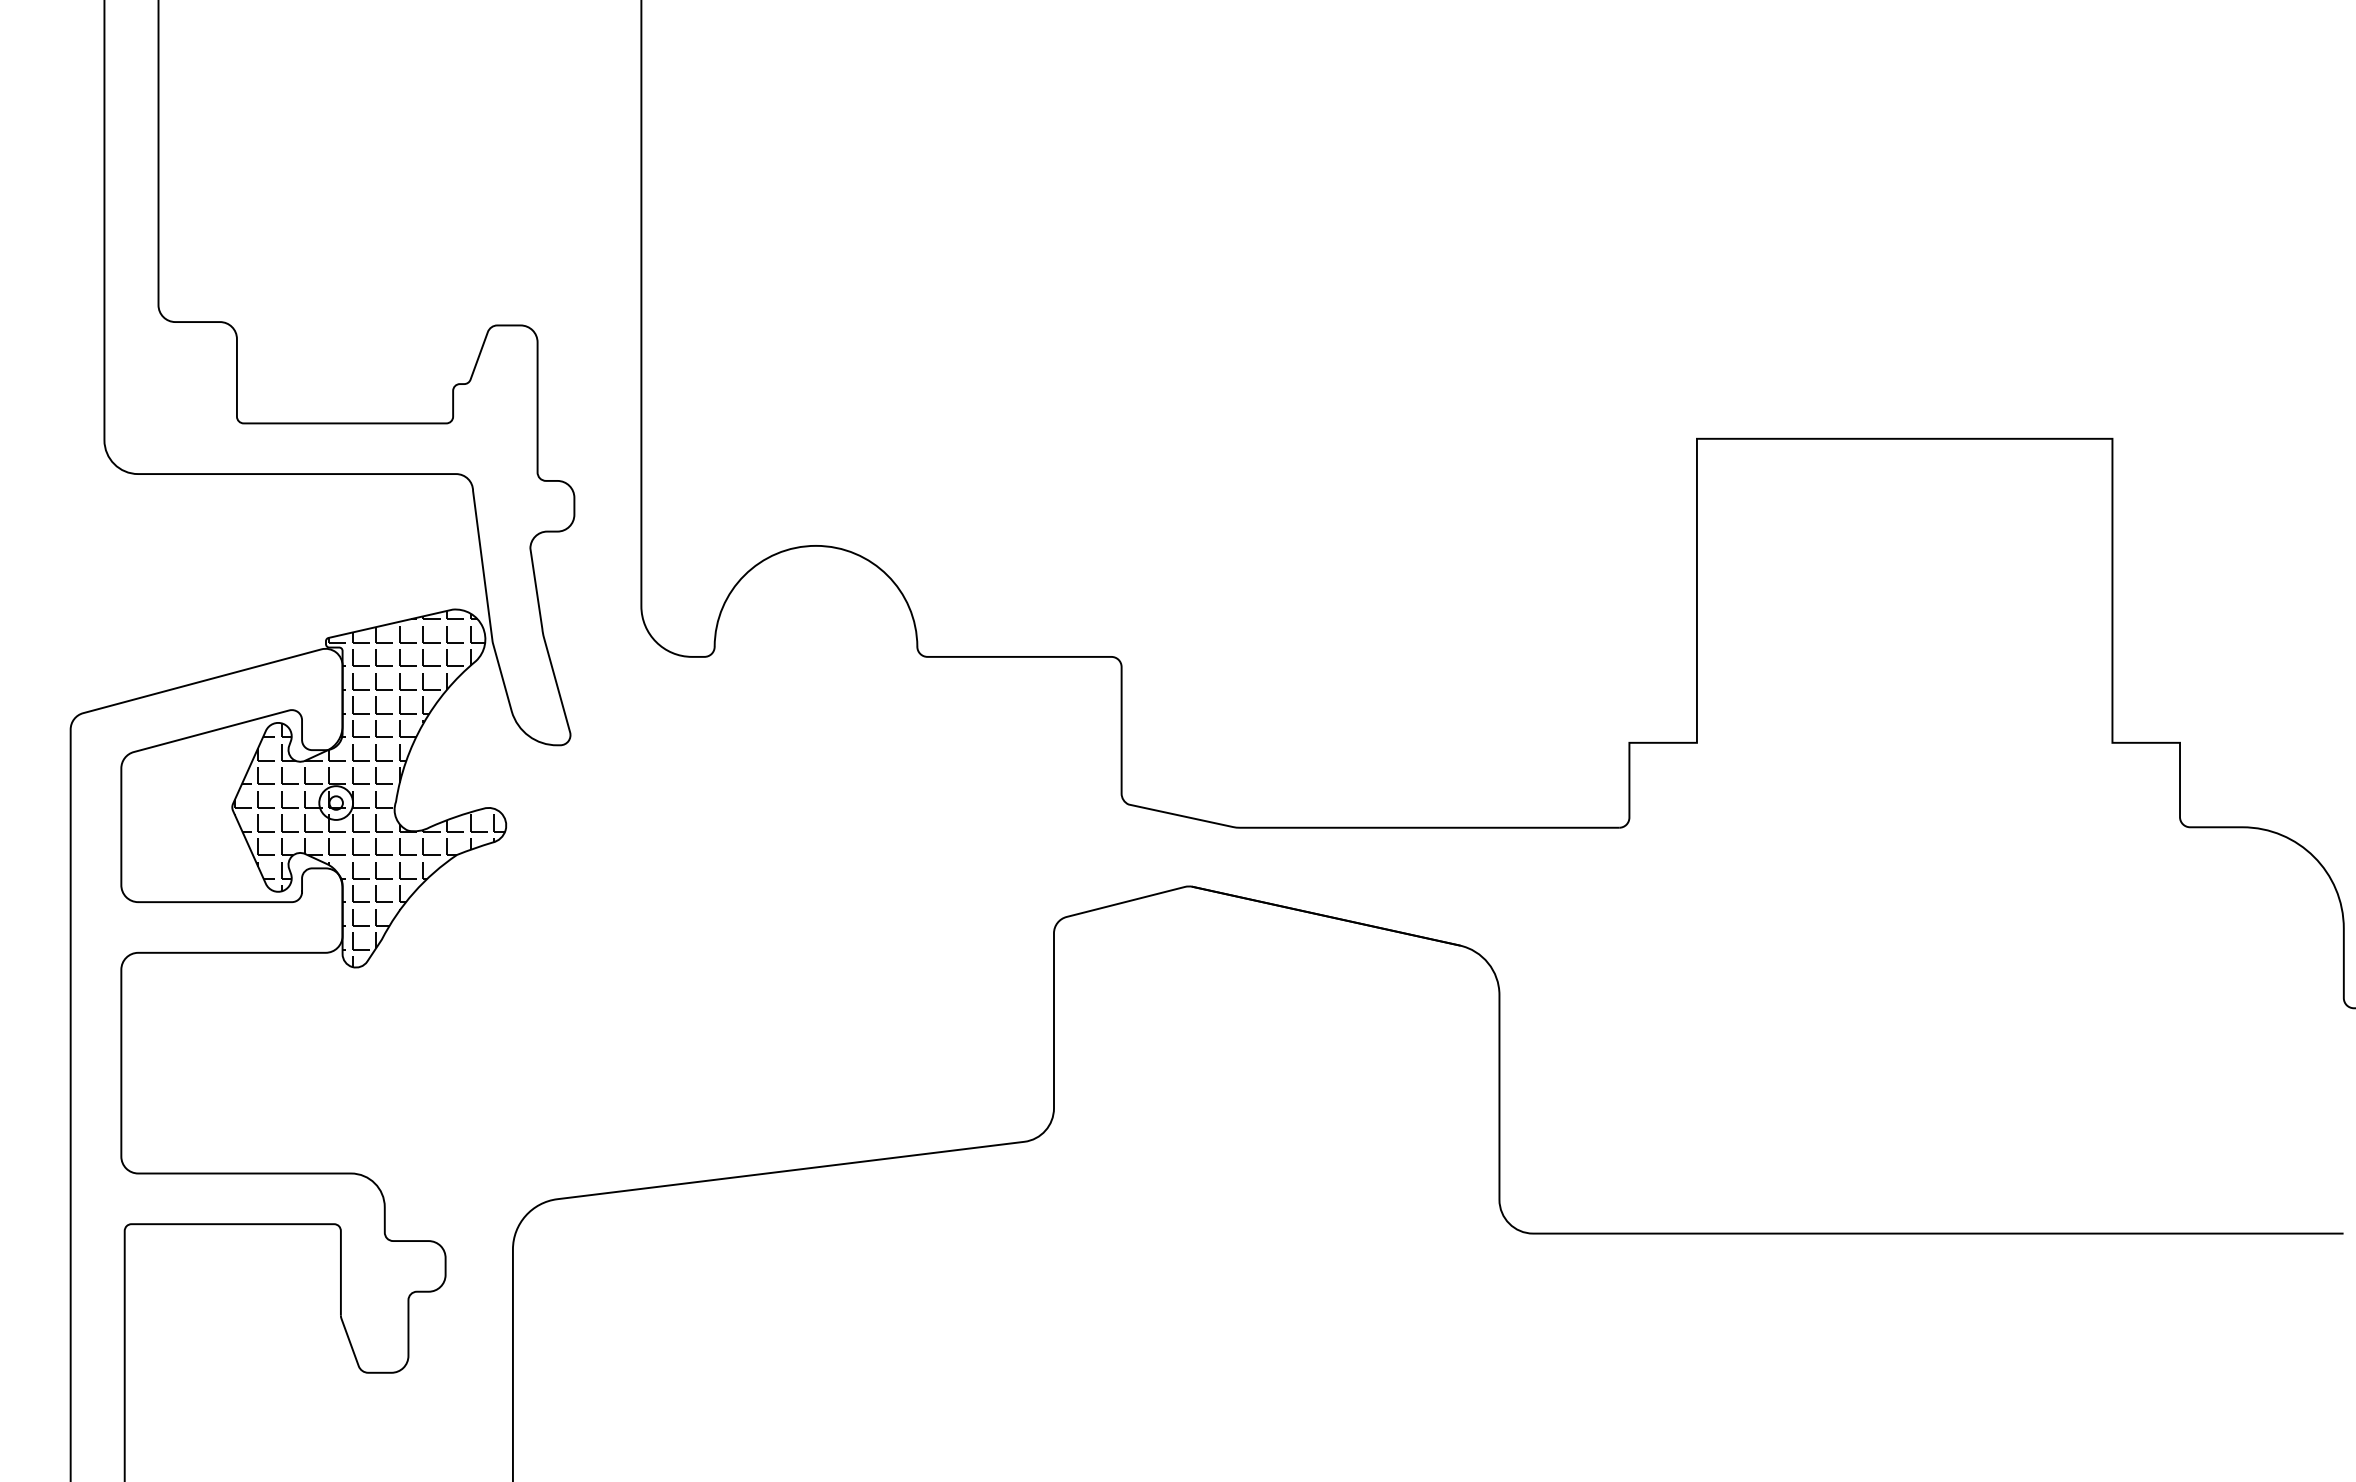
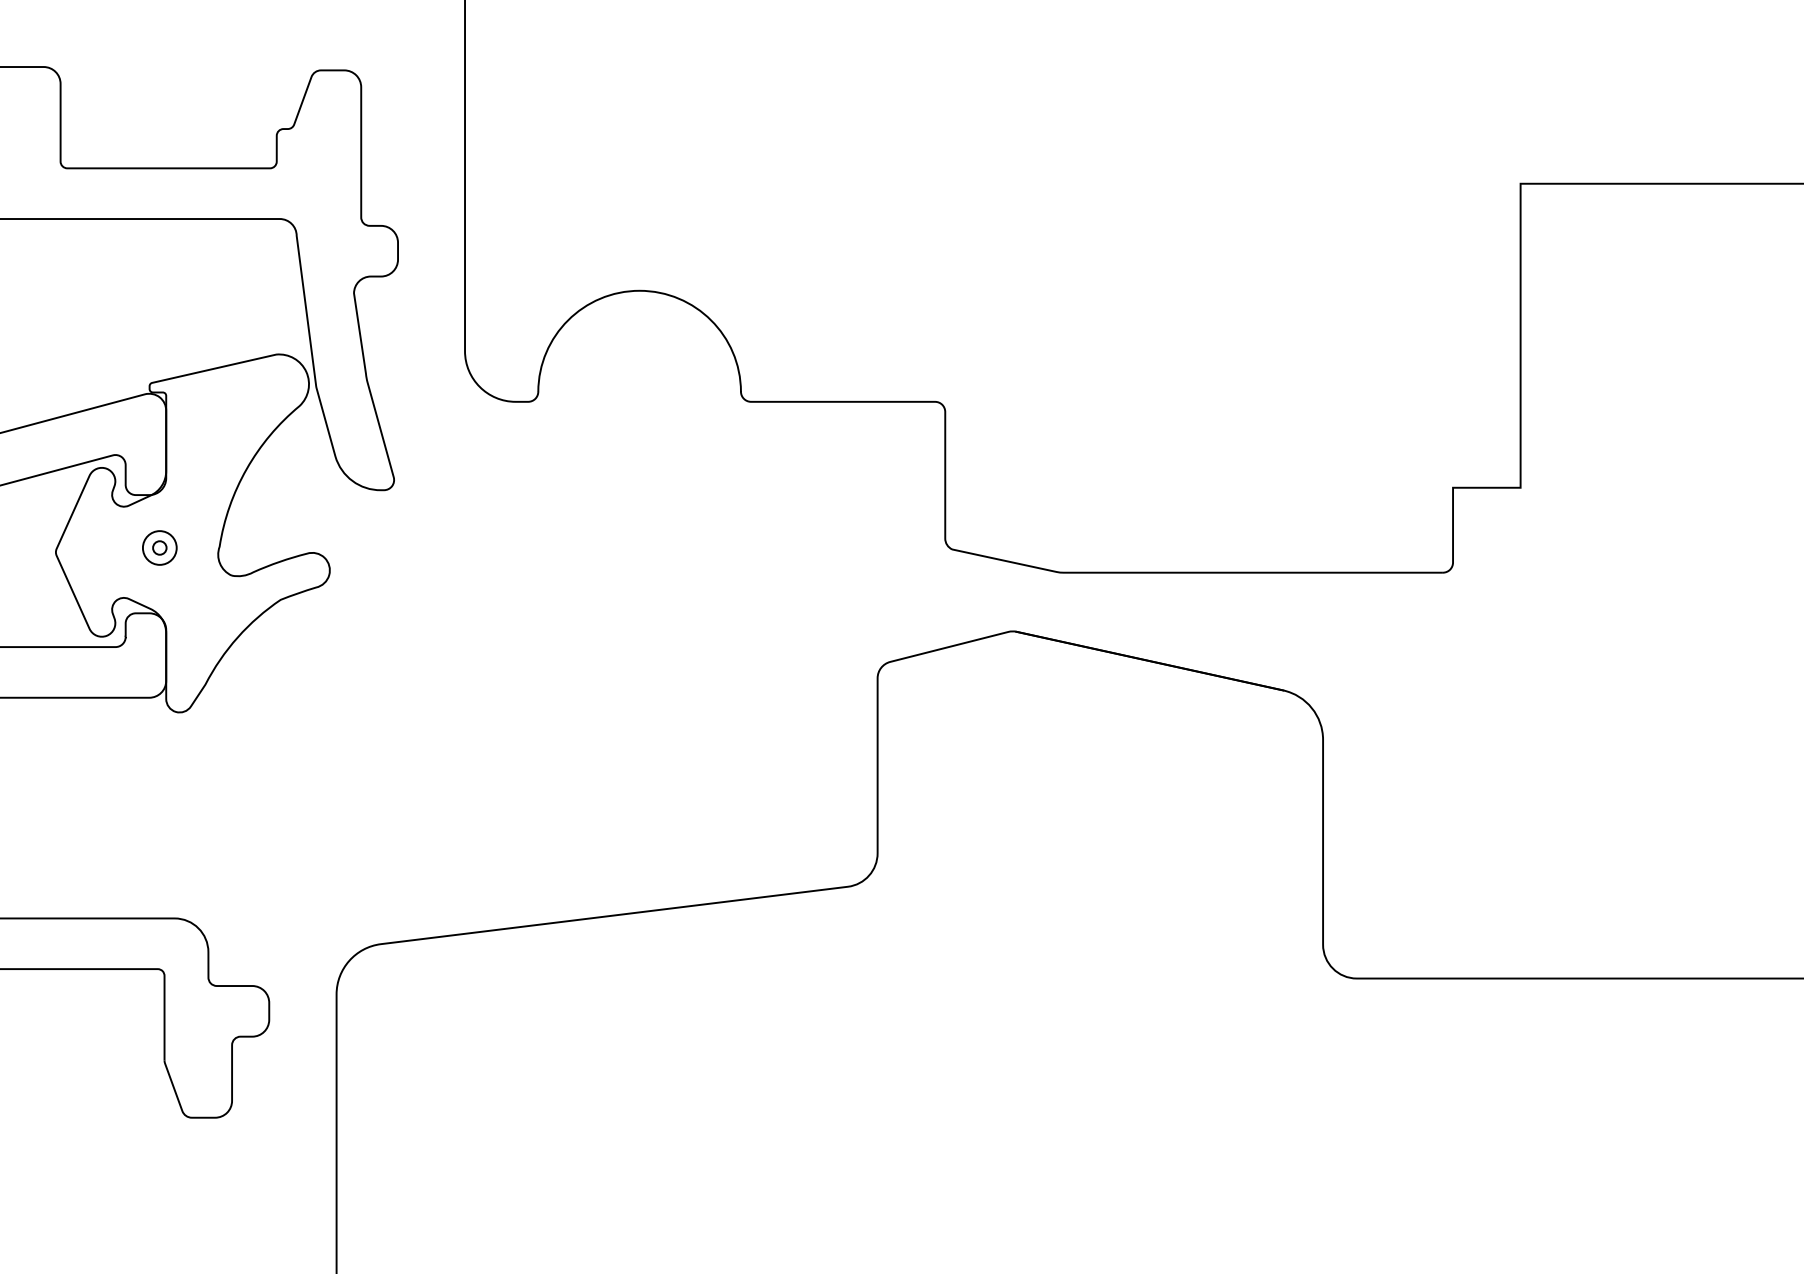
hatch: (369, 788) -> (193, 533), removed

